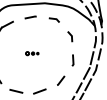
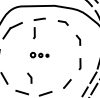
line: (25, 31) -> (33, 33), added
part: (32, 53) -> (40, 55), size x1.4
line: (23, 76) -> (30, 78), added

